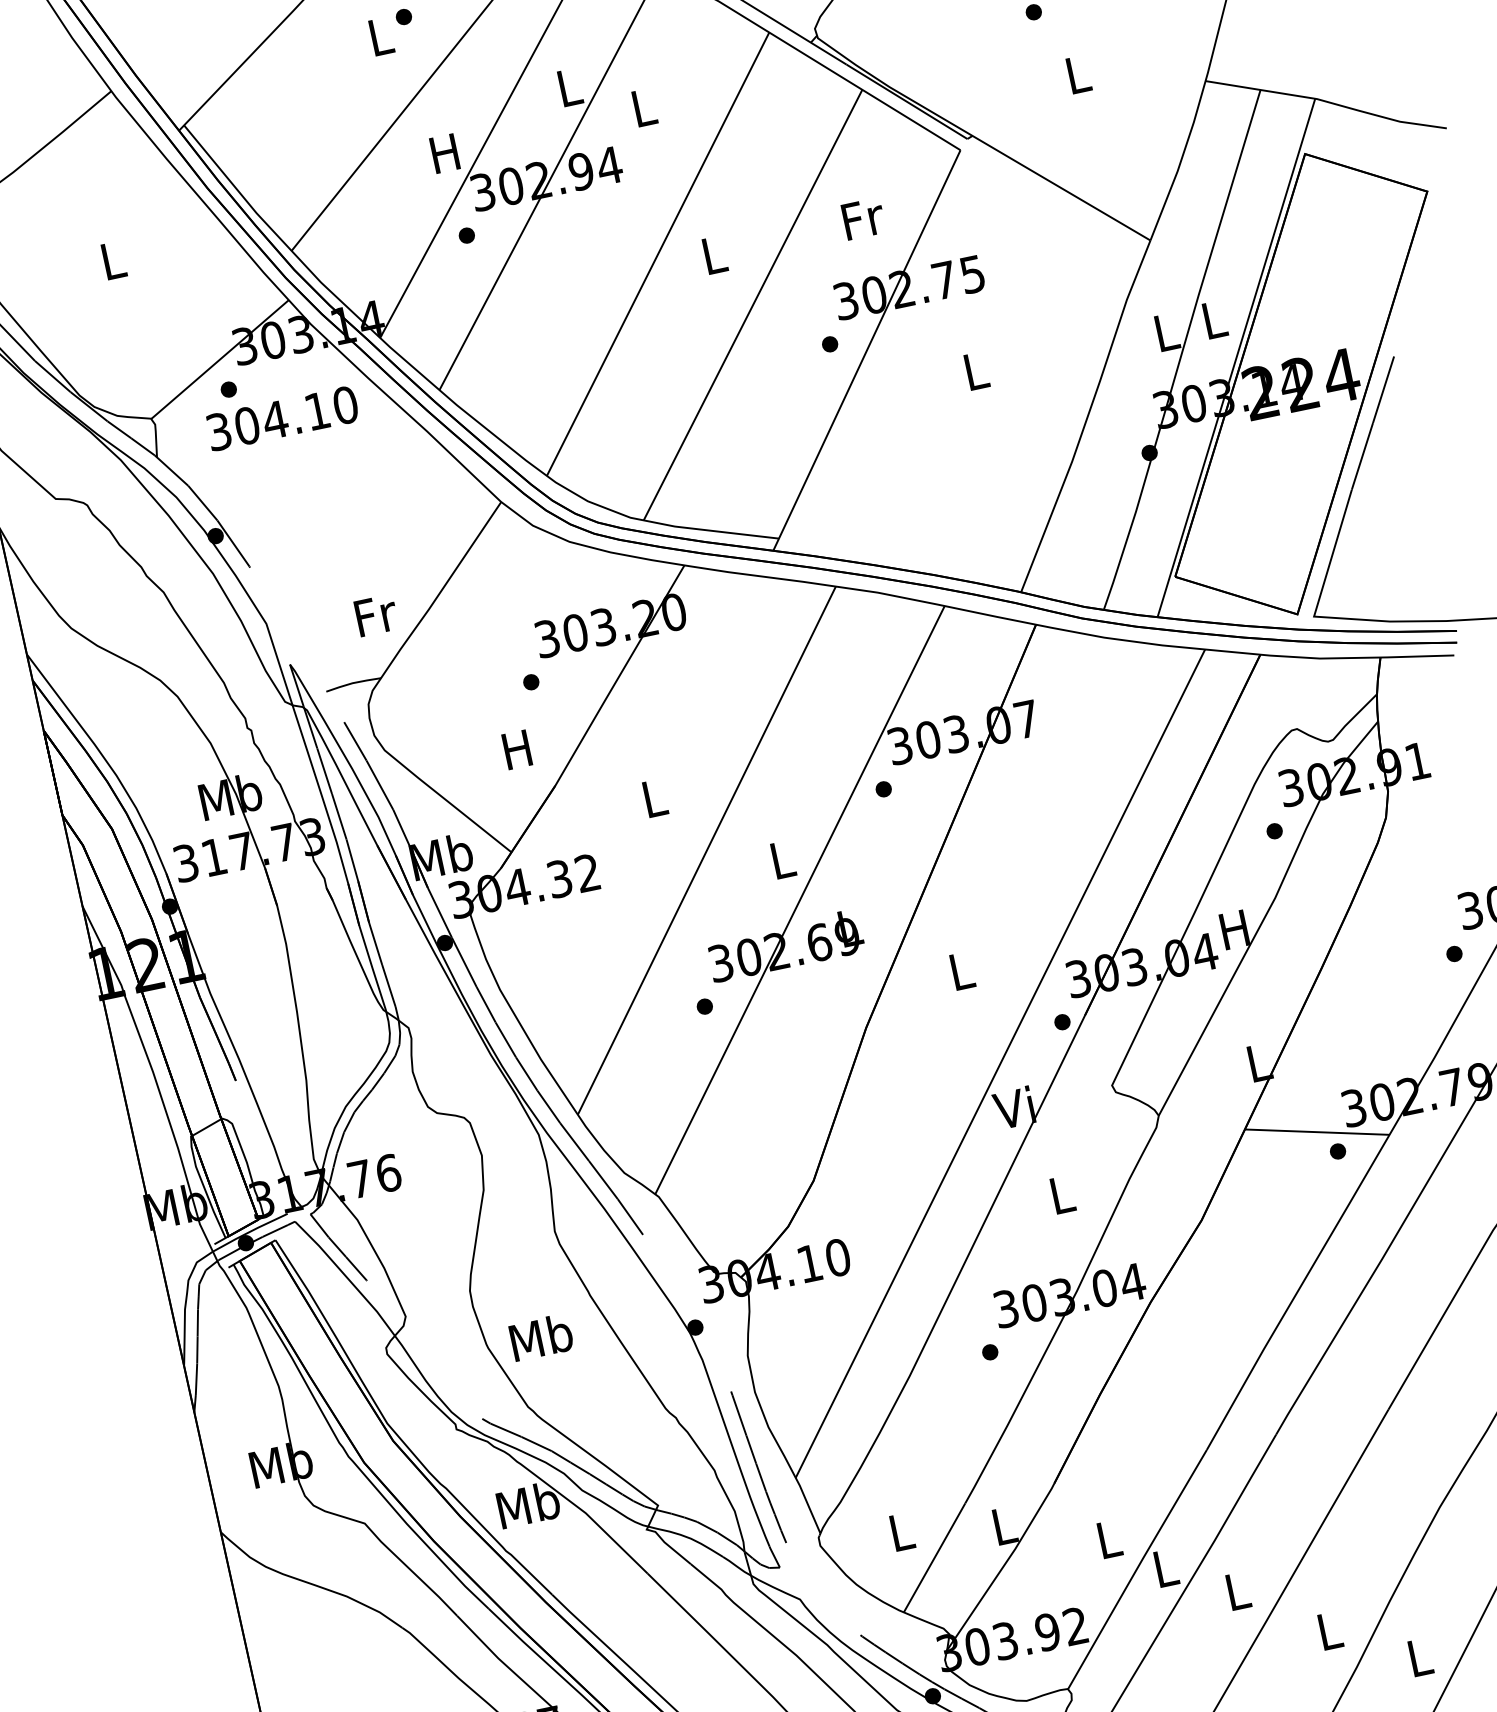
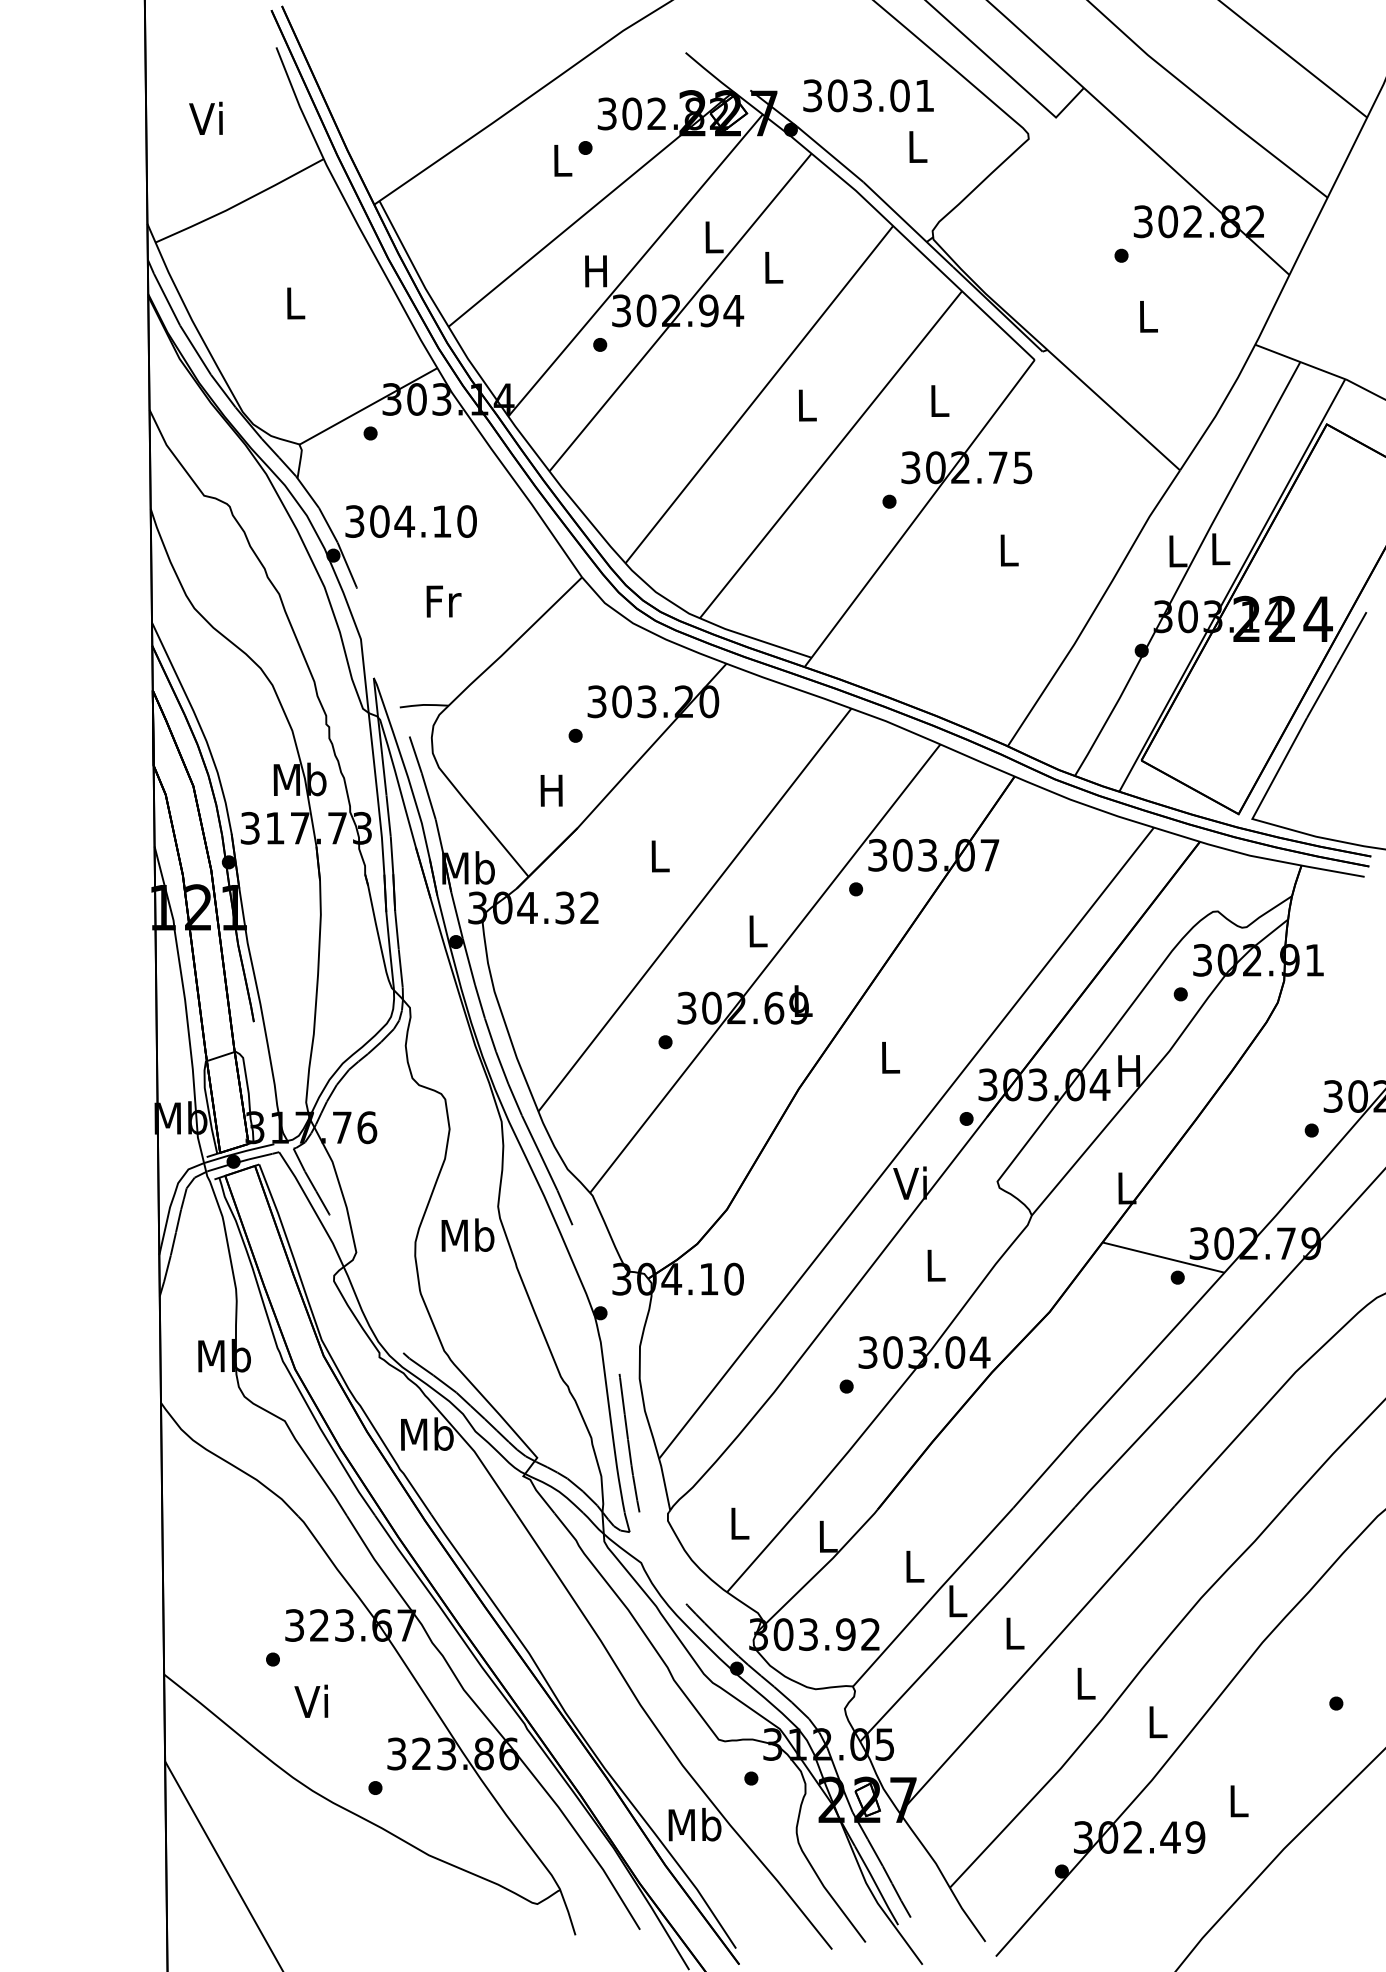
text: (863, 218) -> (940, 400), Fr -> L
text: (281, 418) -> (410, 521), moved
text: (375, 615) -> (443, 601), moved
text: (540, 1336) -> (467, 1234), moved

